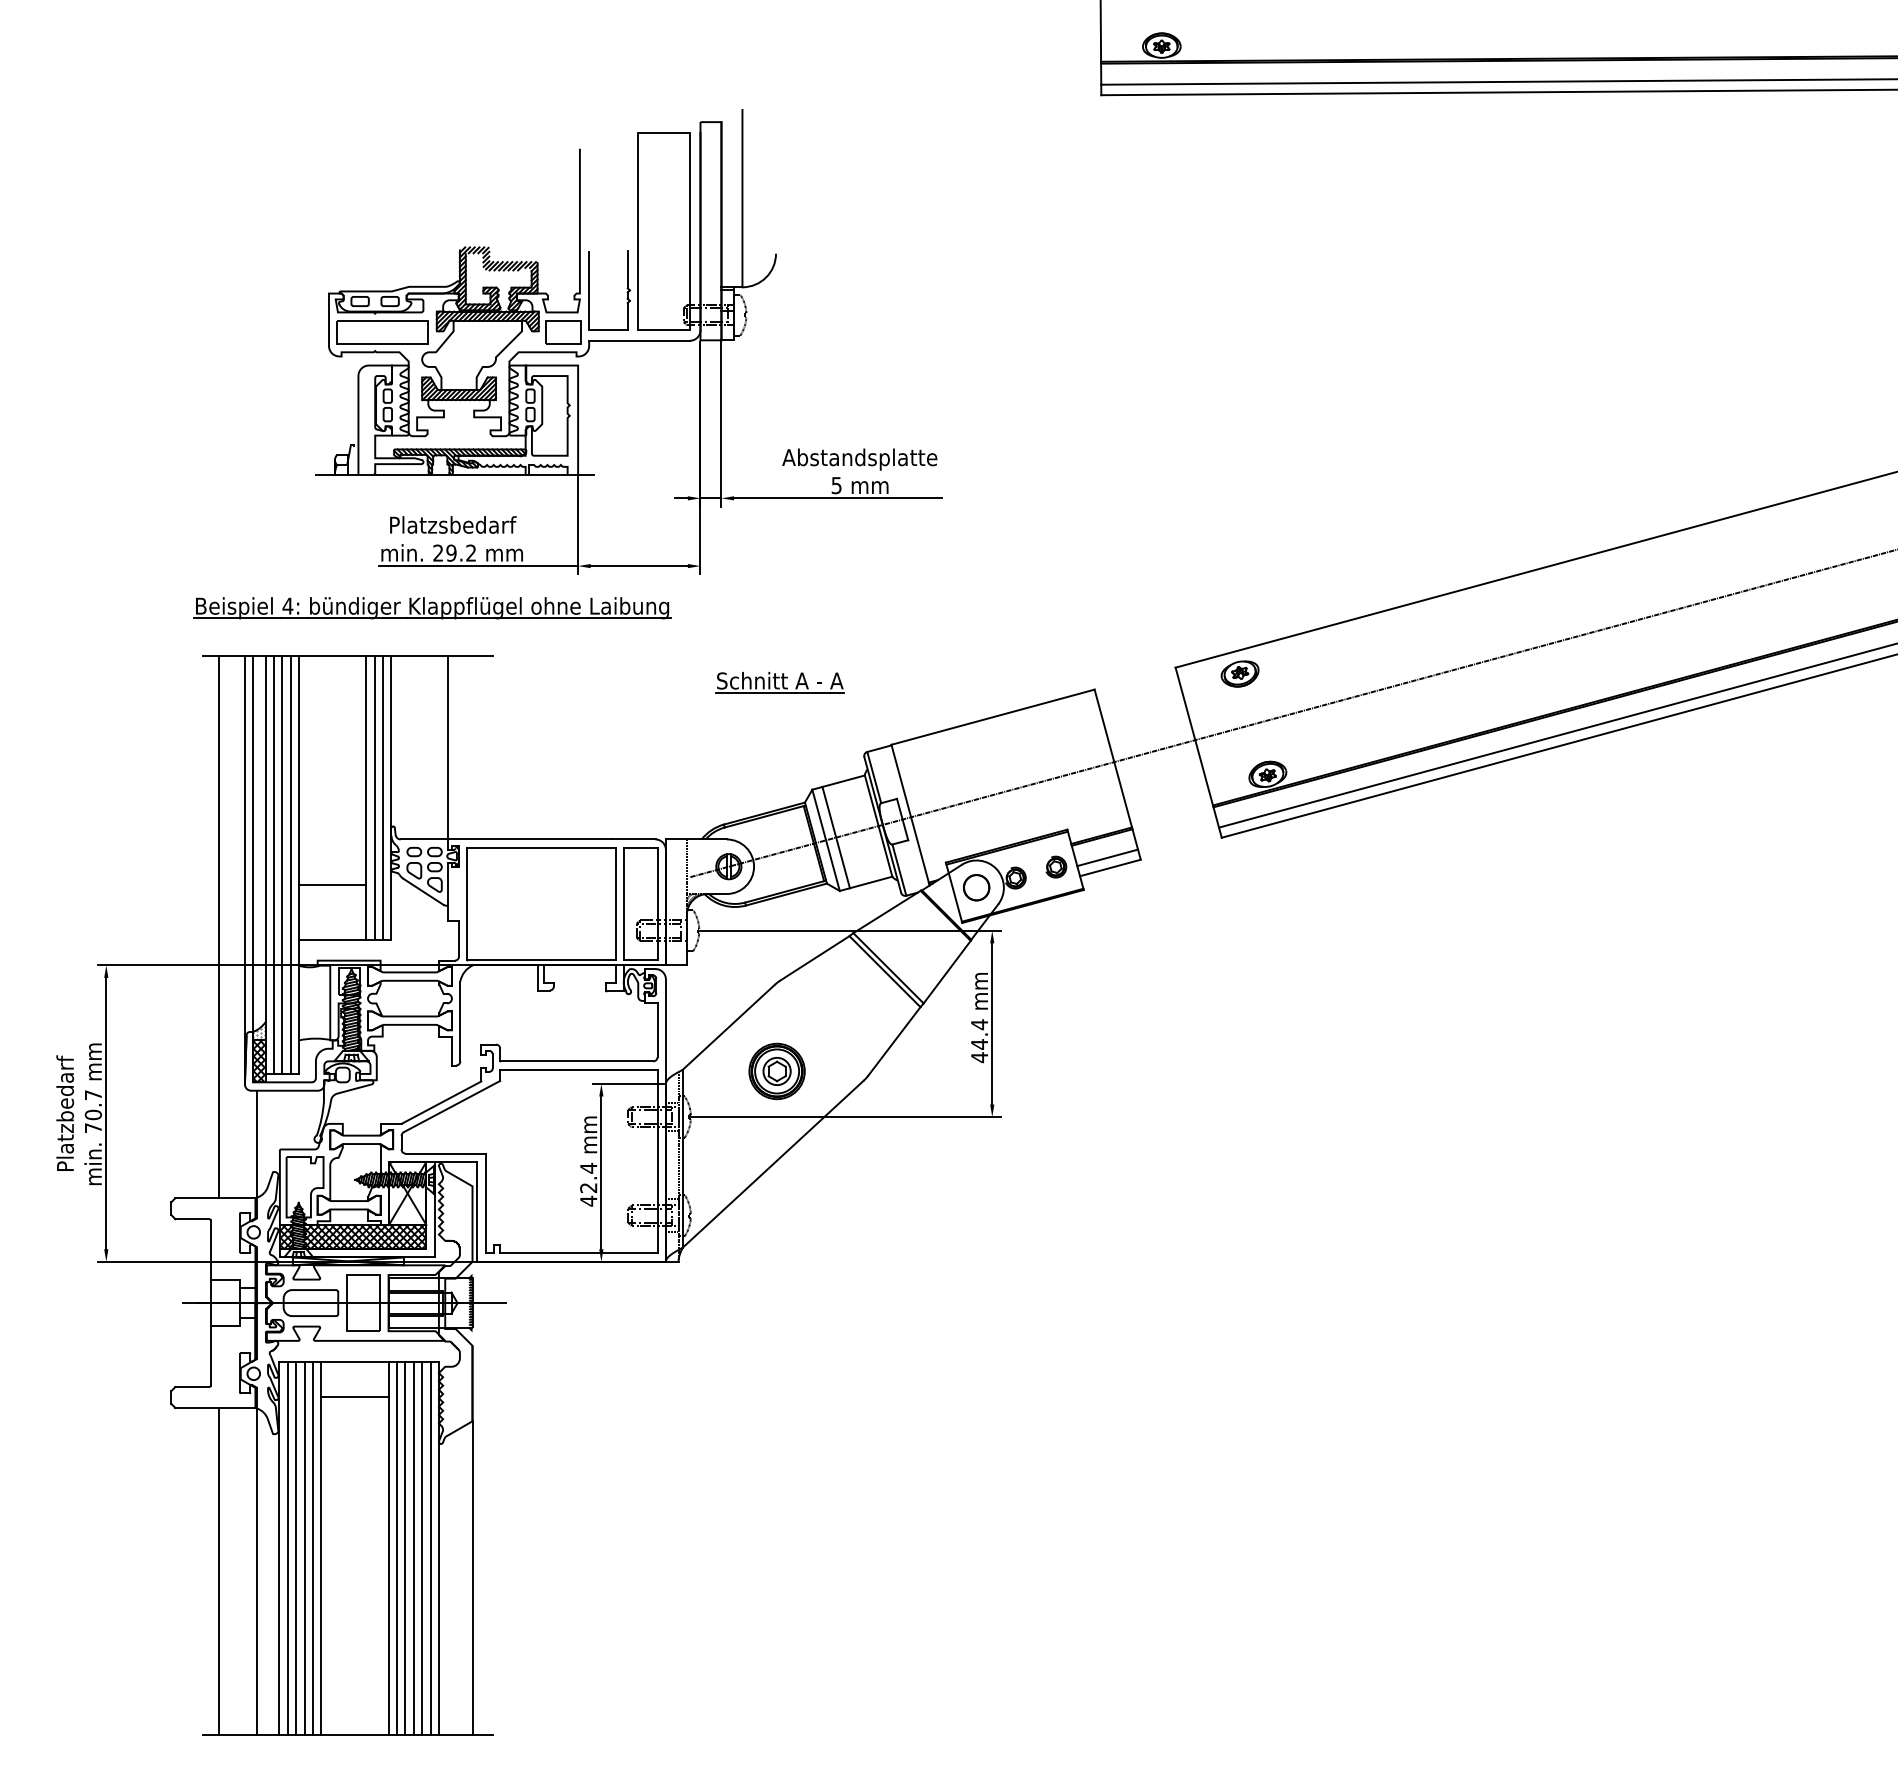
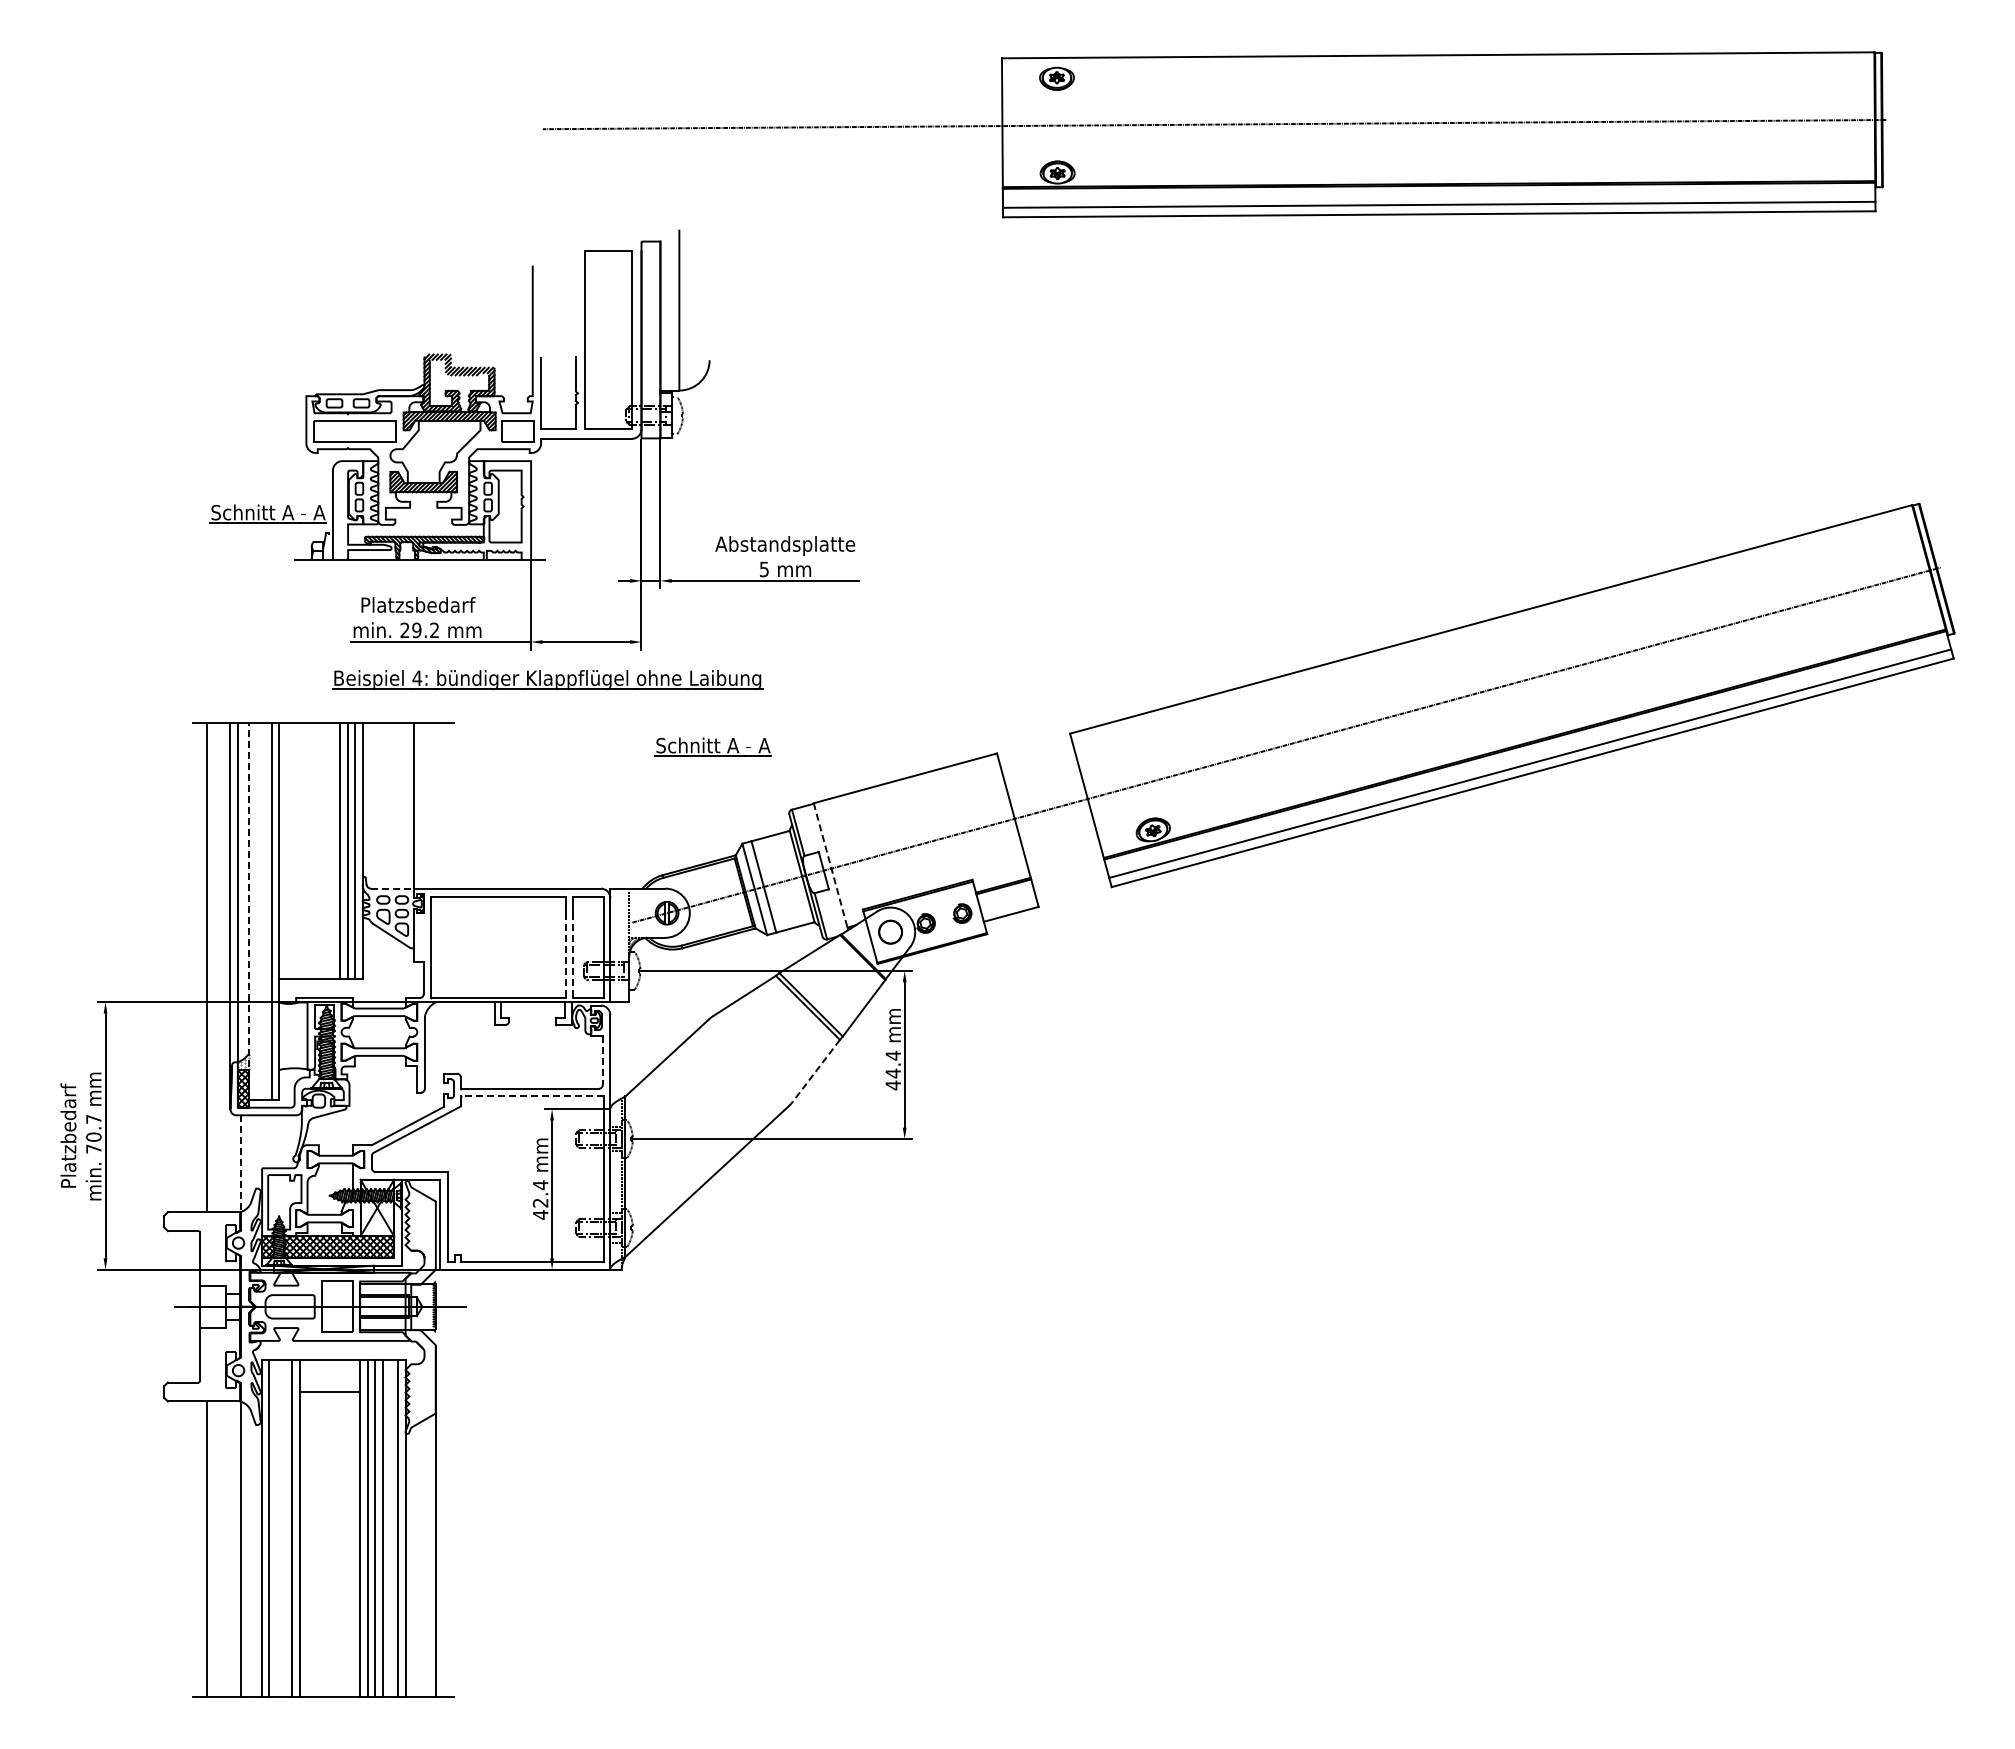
part: (285, 423) -> (267, 513), added
part: (432, 608) -> (547, 680), moved
part: (1239, 674) -> (1127, 739), removed
line: (910, 814) -> (830, 866), solid -> dashed
line: (424, 839) -> (392, 888), solid -> dashed
line: (1107, 857) -> (1008, 904), removed
line: (265, 864) -> (249, 911), solid -> dashed
line: (273, 864) -> (256, 911), removed
line: (282, 864) -> (264, 911), removed
line: (332, 884) -> (309, 929), removed
line: (616, 913) -> (565, 955), solid -> dashed
line: (623, 913) -> (572, 955), solid -> dashed
line: (657, 1029) -> (602, 1060), solid -> dashed
line: (894, 1041) -> (816, 1070), solid -> dashed
line: (578, 1069) -> (531, 1096), solid -> dashed
part: (776, 1071) -> (710, 1097), removed
line: (257, 1145) -> (241, 1164), solid -> dashed
line: (295, 1547) -> (276, 1527), removed
line: (304, 1547) -> (284, 1527), removed
line: (422, 1547) -> (390, 1527), removed

